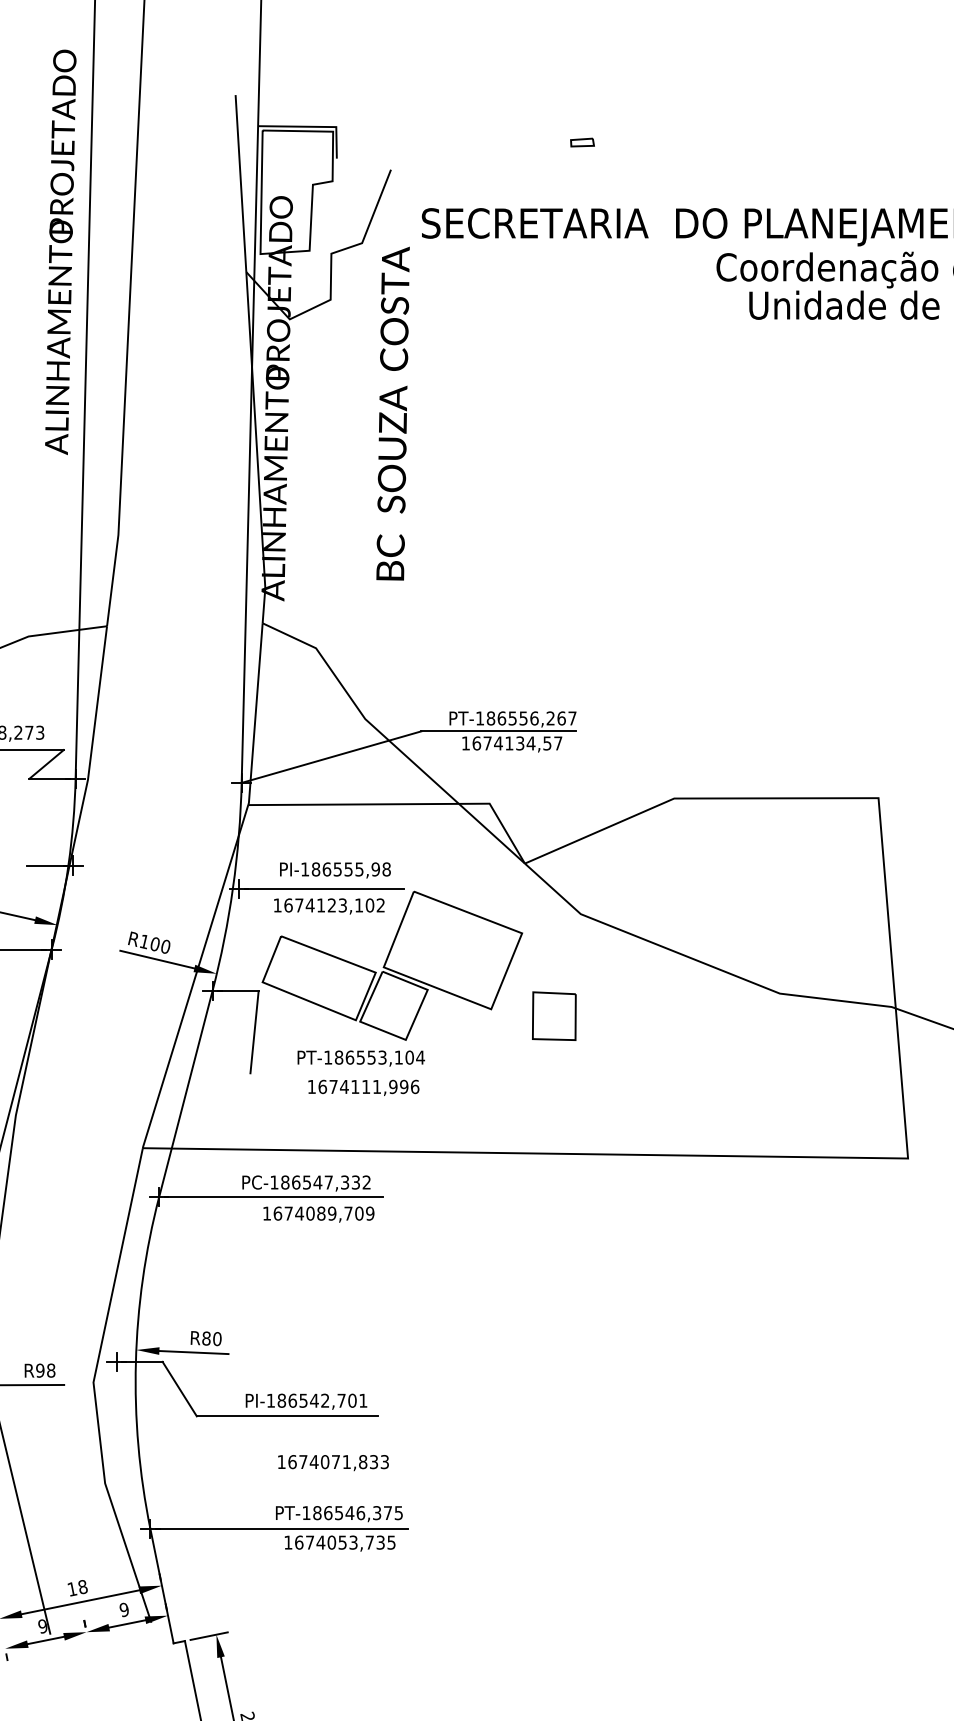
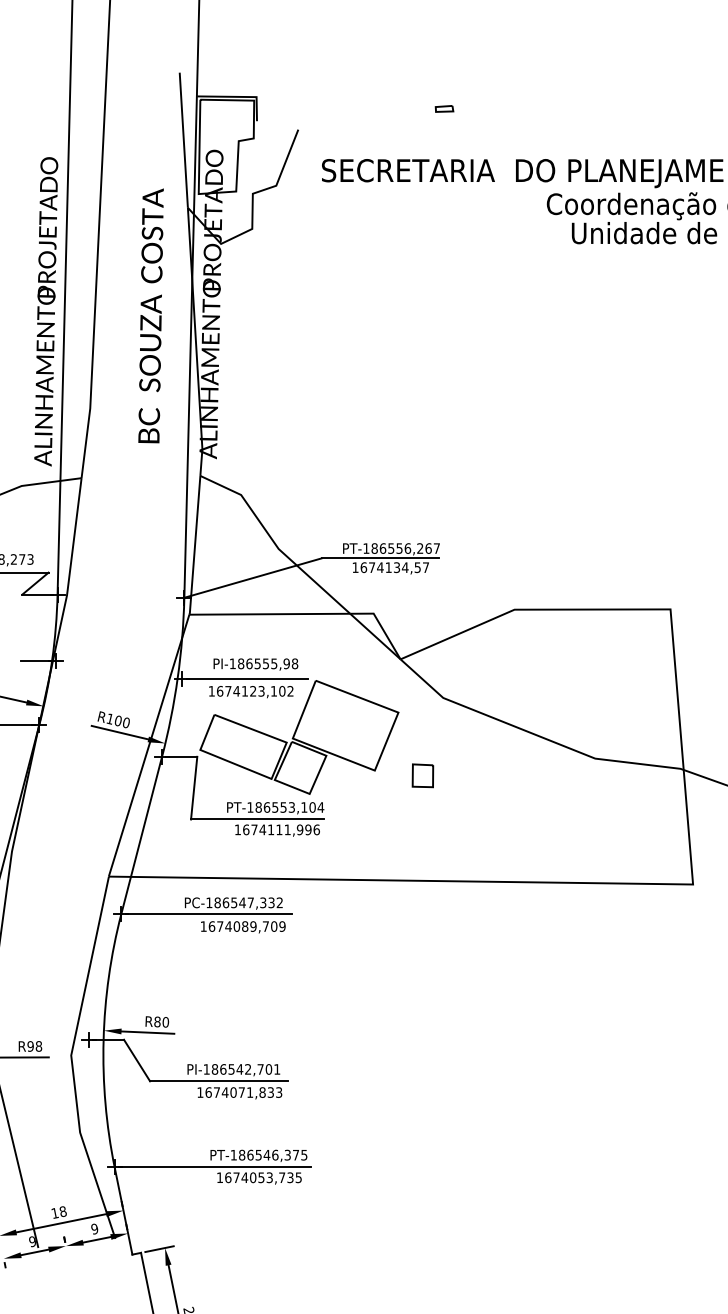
text: (60, 251) -> (46, 311), moved
text: (392, 413) -> (150, 315), moved
part: (553, 1015) -> (422, 775), size x0.62
line: (337, 1073) -> (257, 819), added
text: (333, 1463) -> (239, 1093), moved

